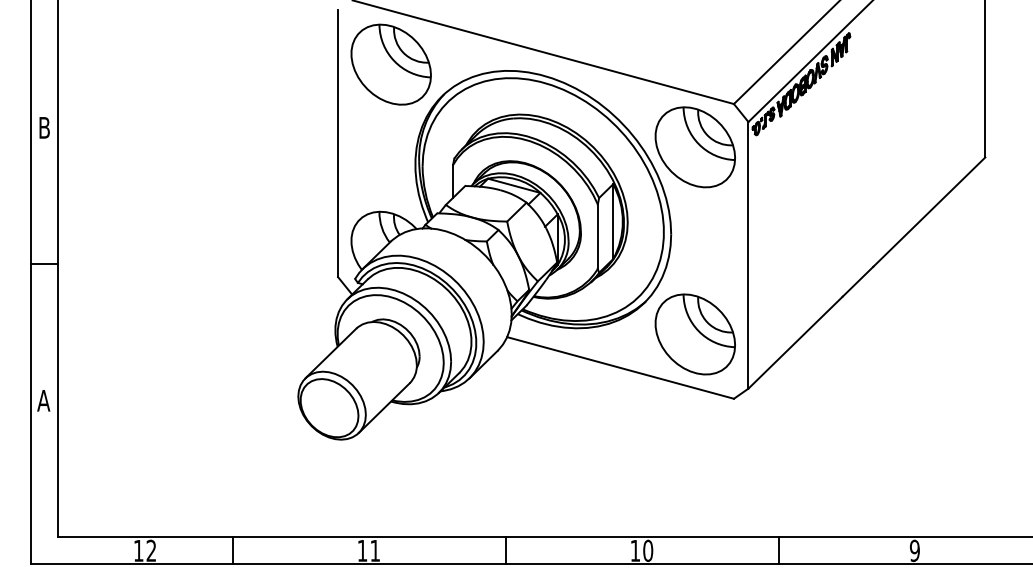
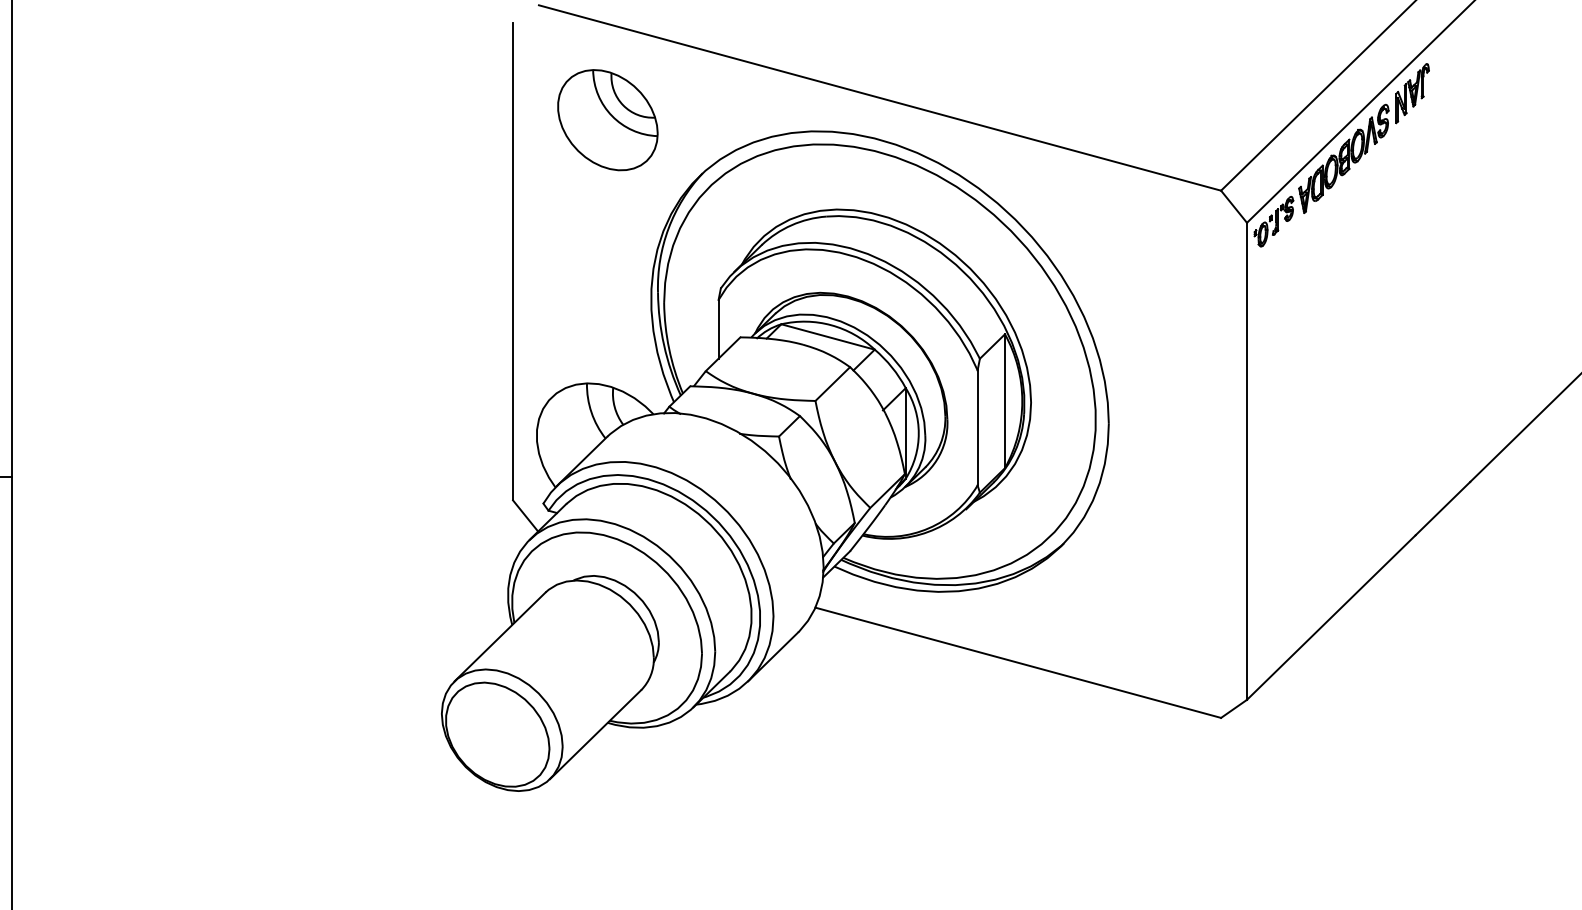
part: (390, 64) -> (606, 119), size x0.7
part: (694, 147) -> (1150, 268), removed
part: (694, 334) -> (1150, 602), removed

